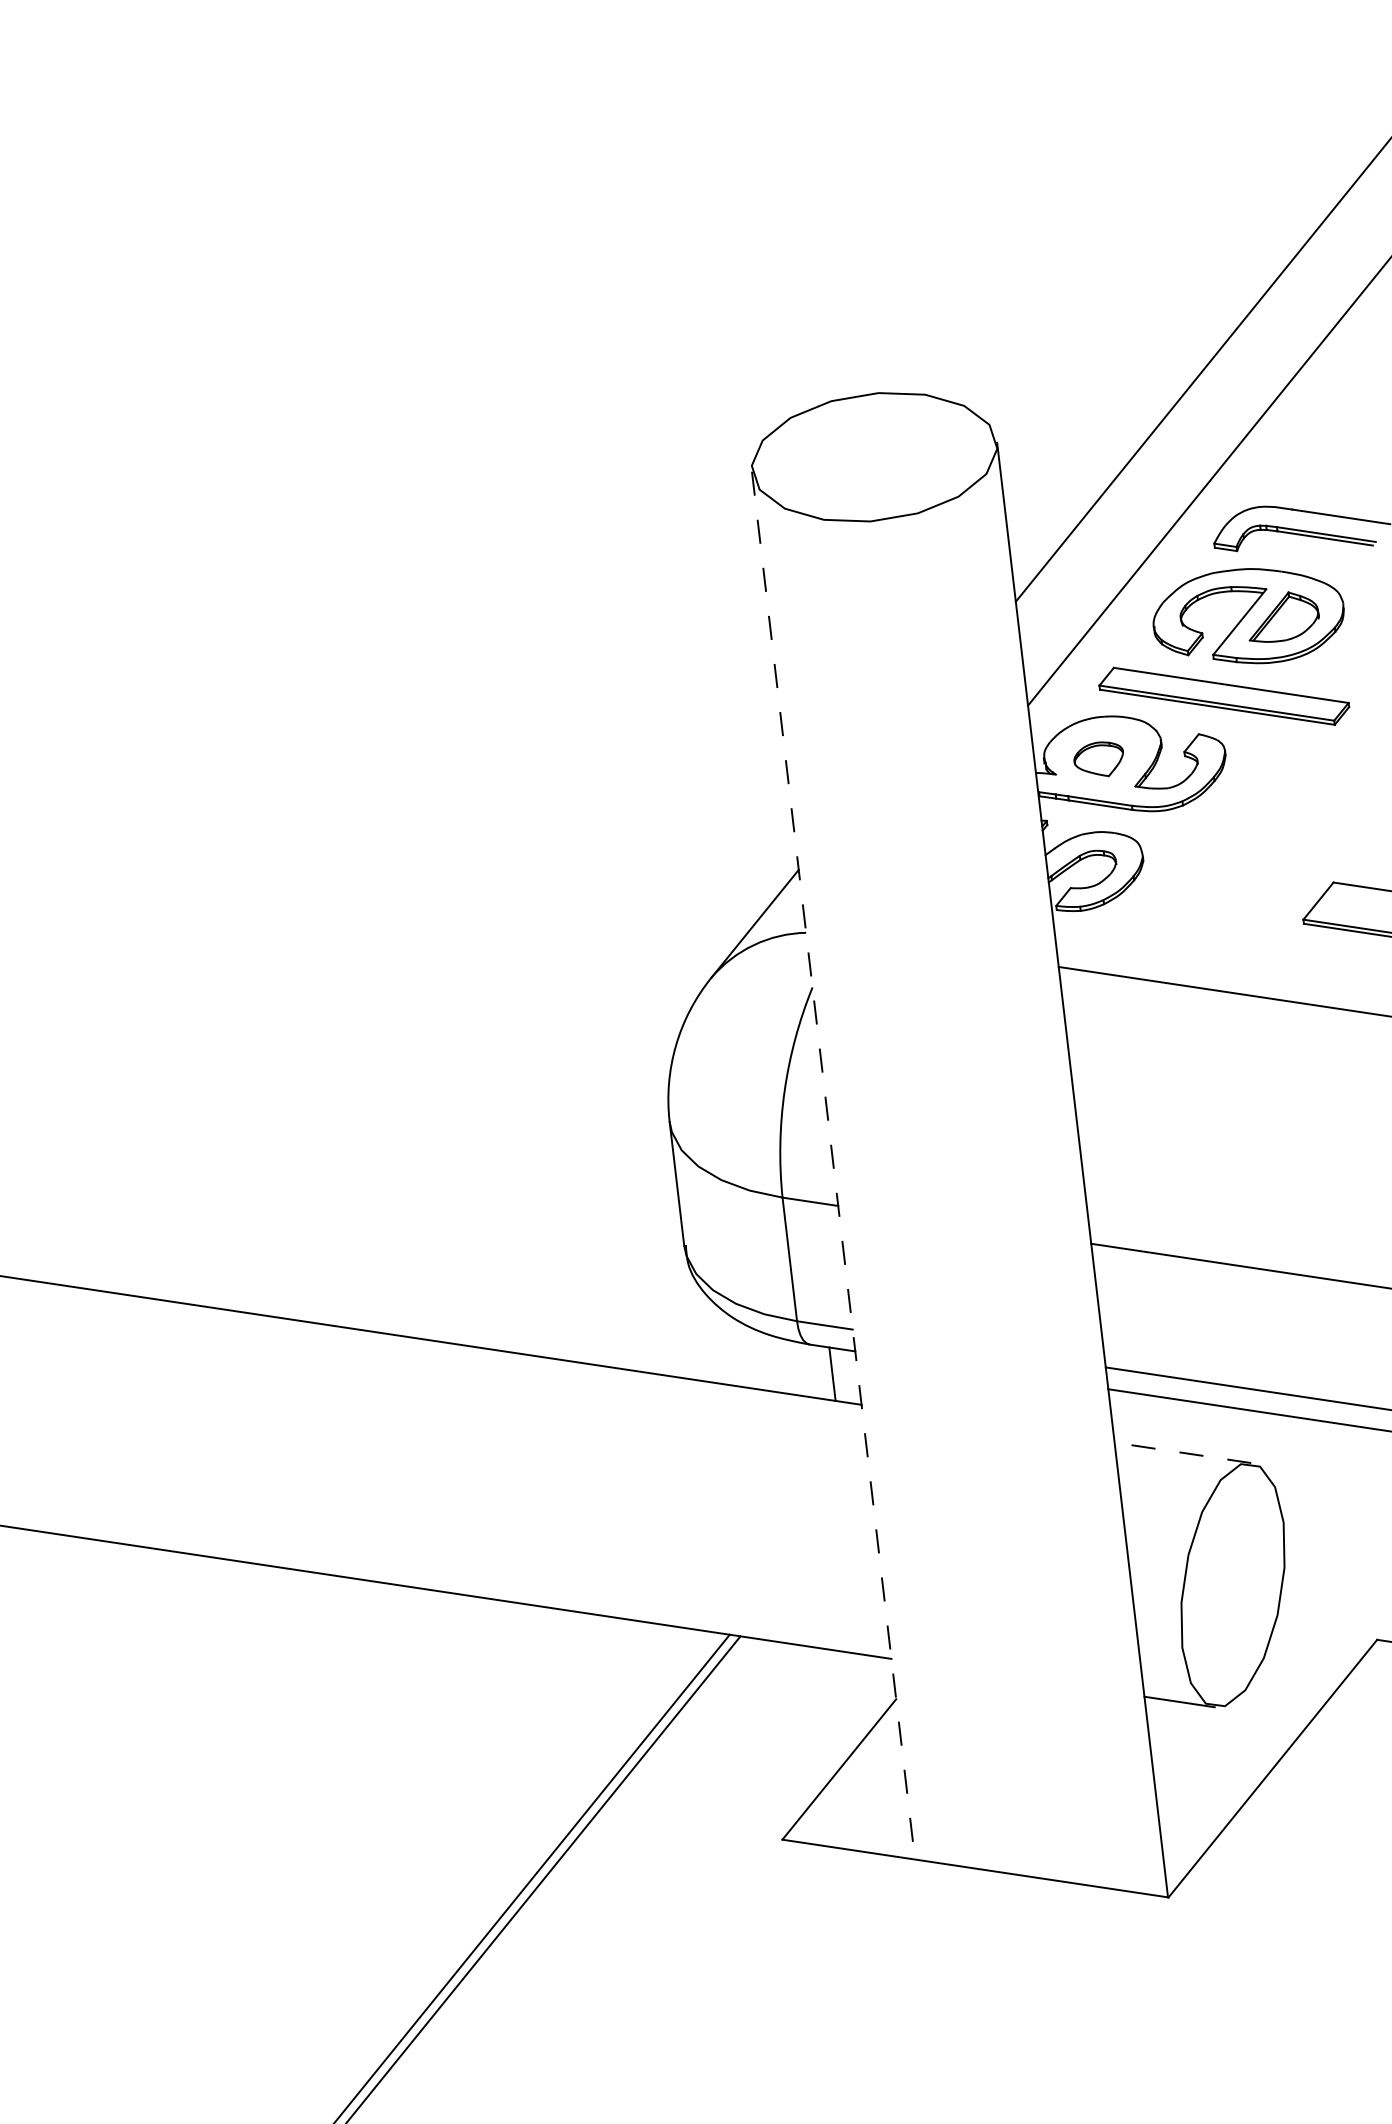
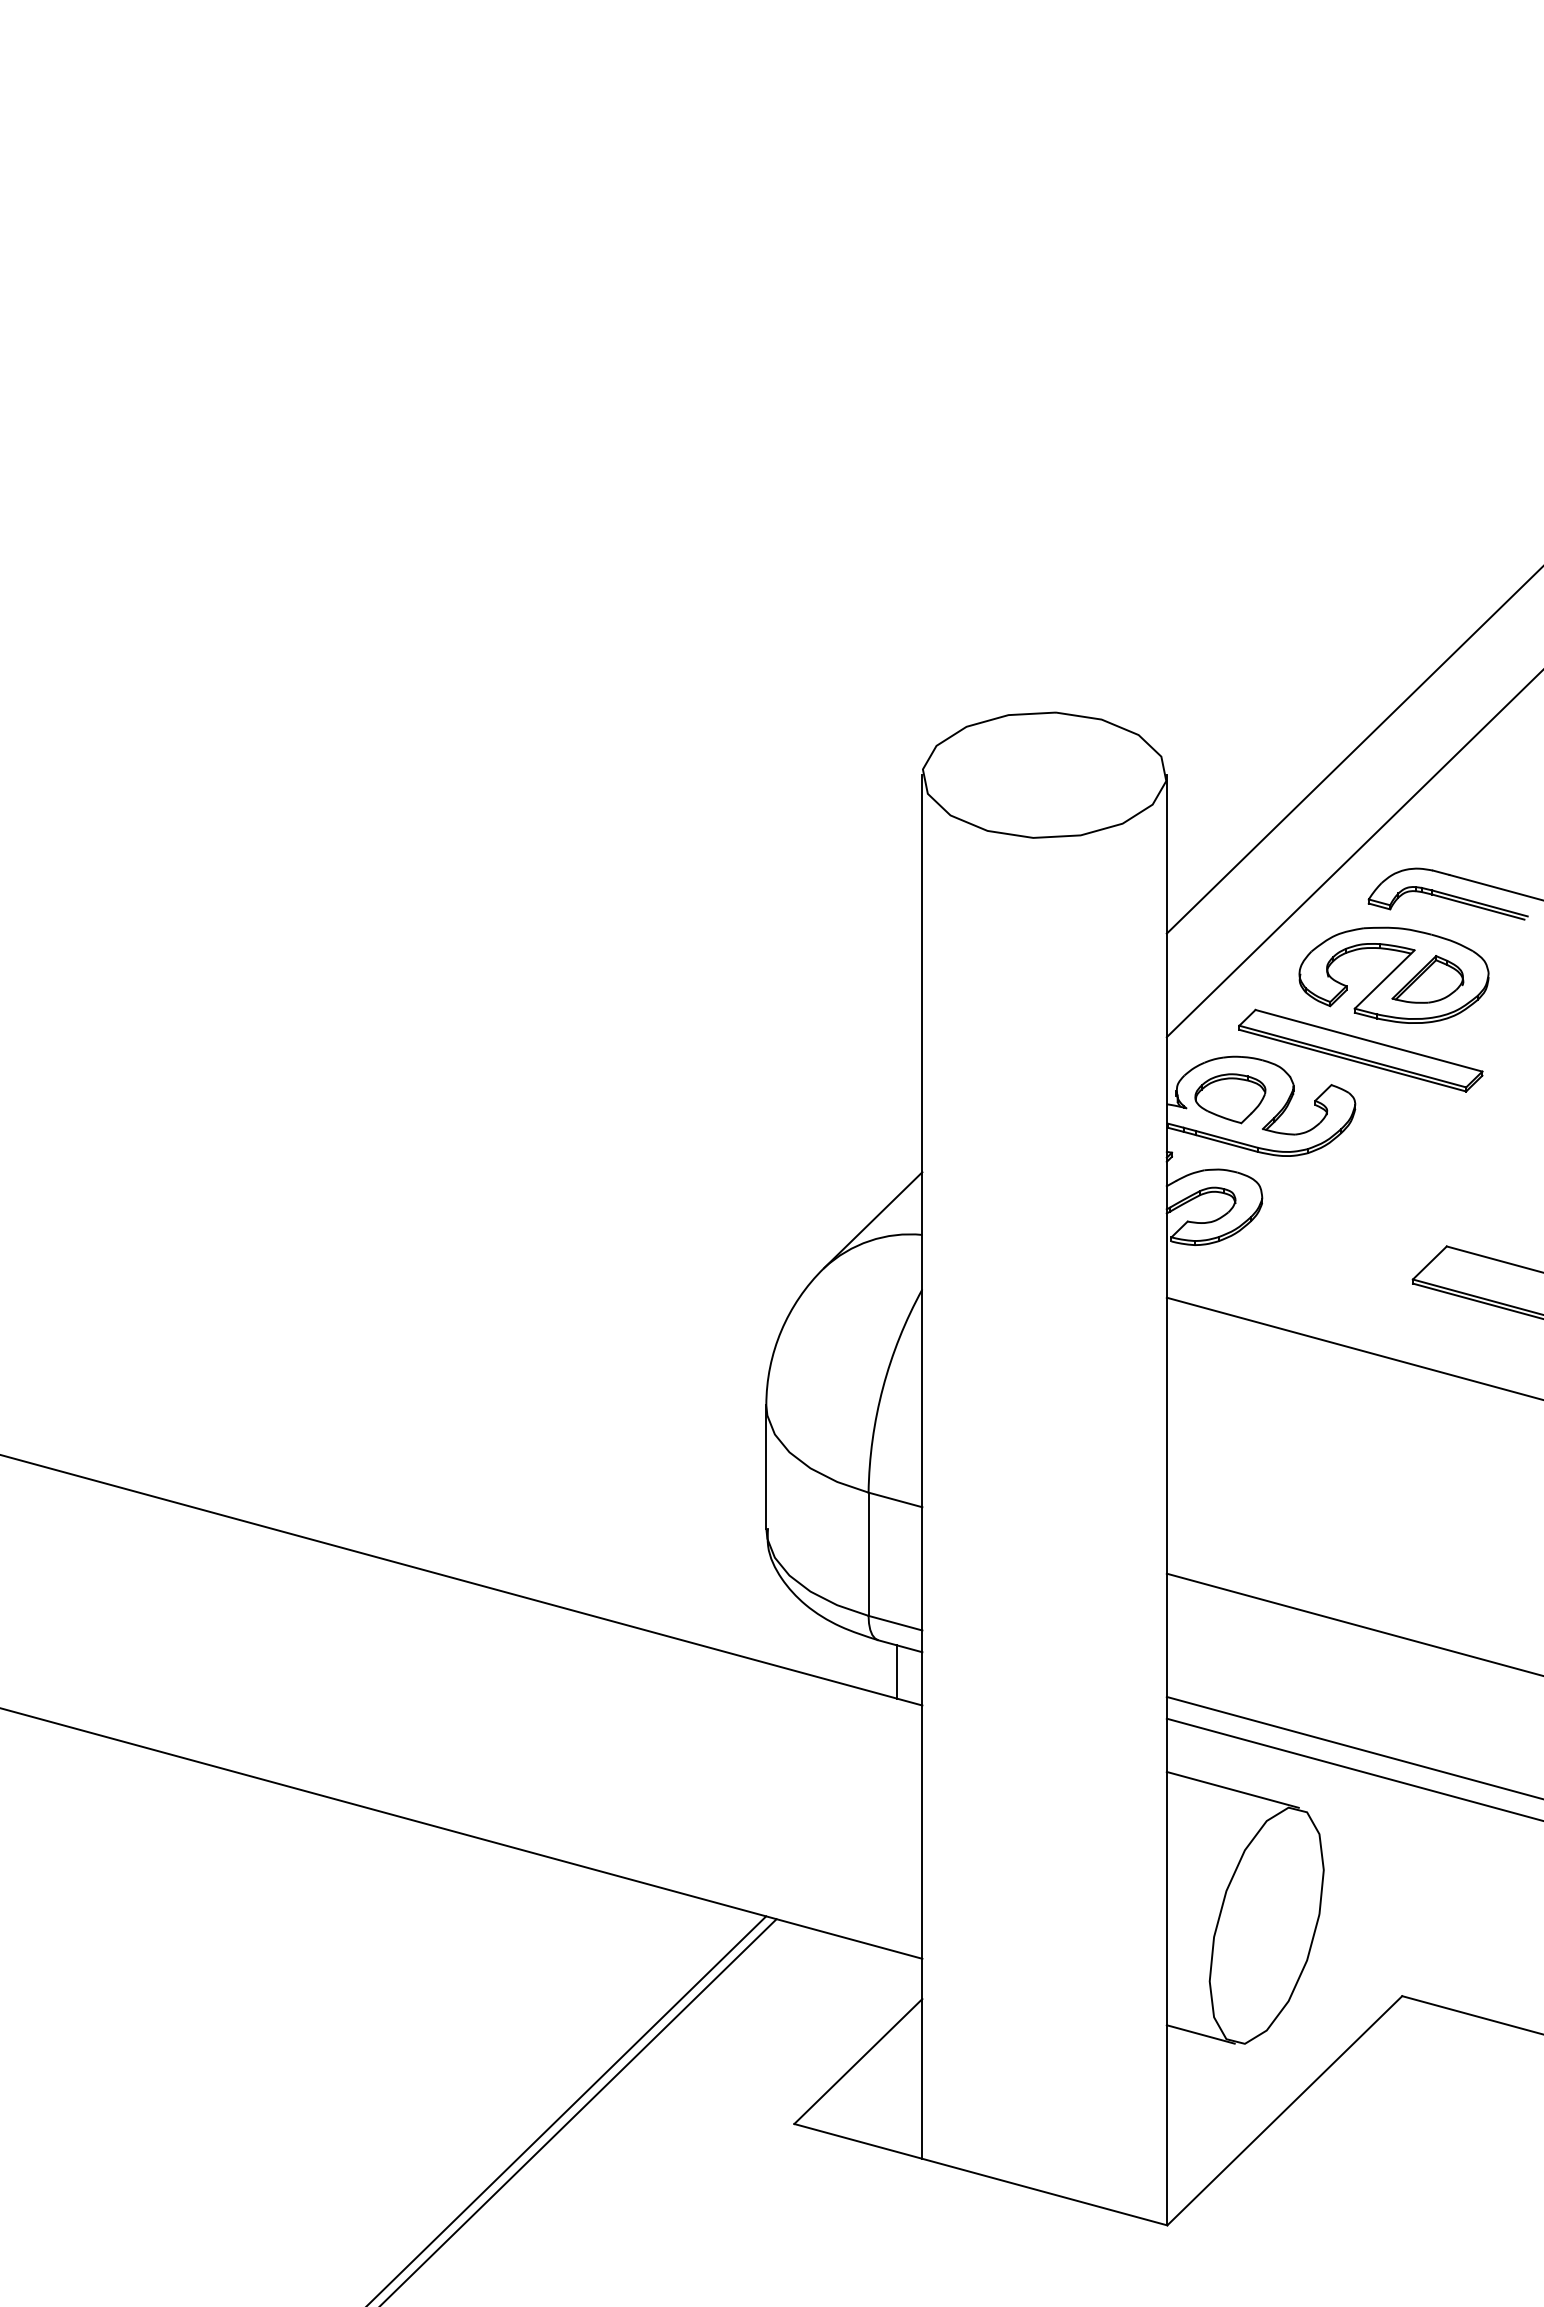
part: (1099, 759) -> (1230, 1098), size x1.43
line: (833, 1166) -> (922, 1467), dashed -> solid
line: (1182, 1452) -> (1232, 1789), dashed -> solid

